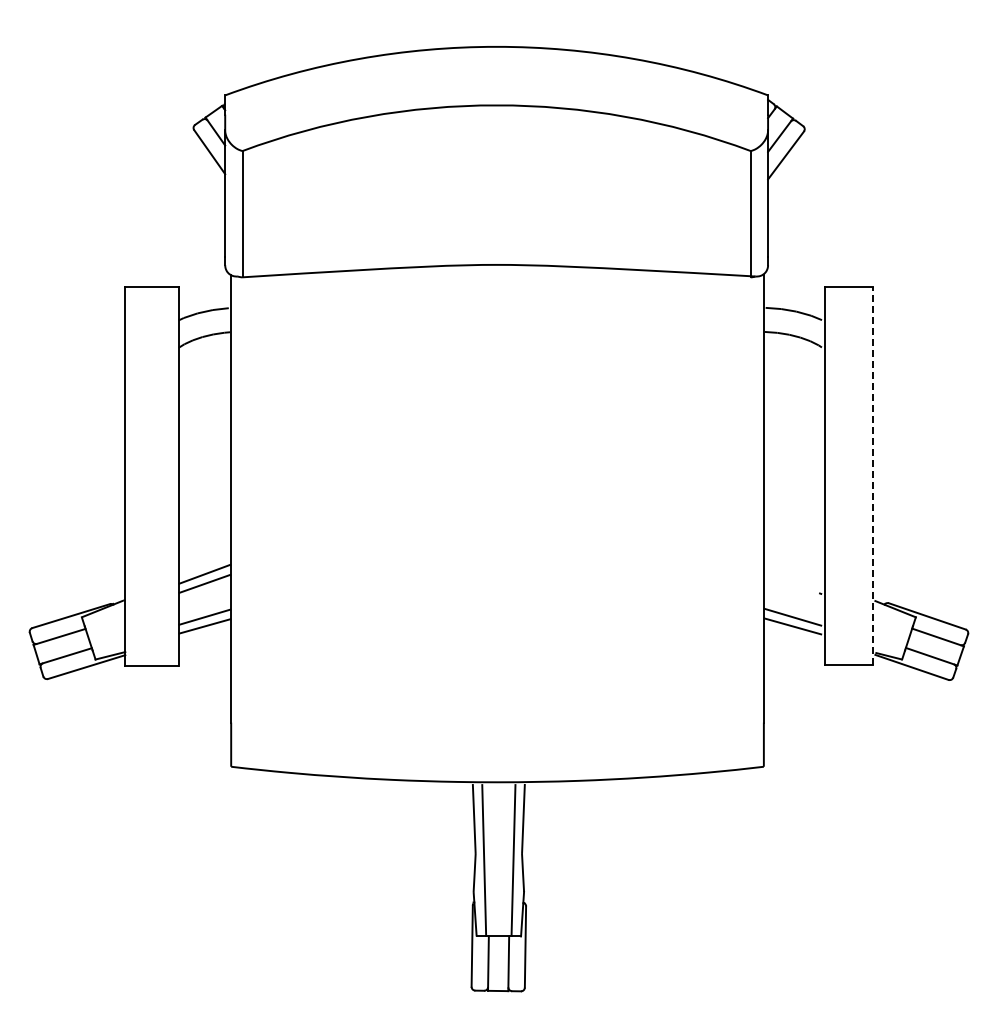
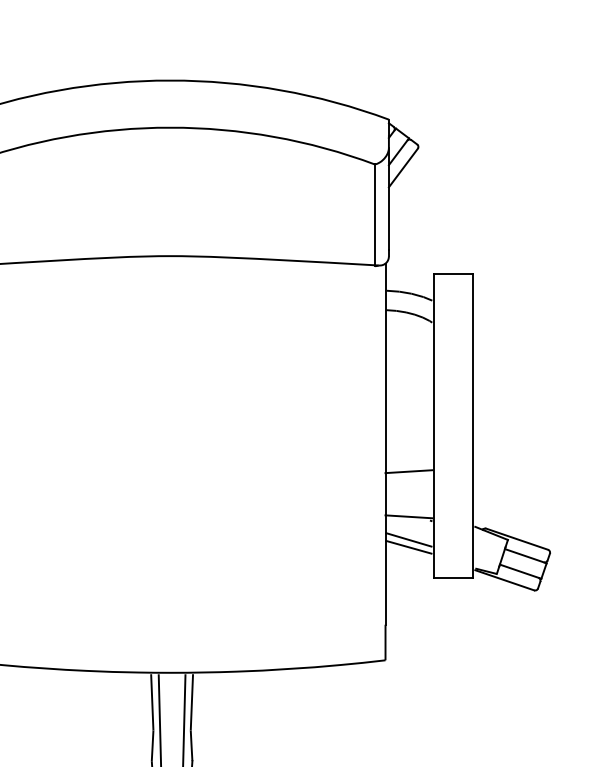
line: (872, 476) -> (472, 426), dashed -> solid
line: (792, 532) -> (408, 471), added
line: (792, 588) -> (408, 516), added

